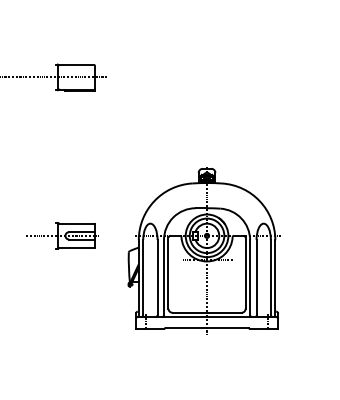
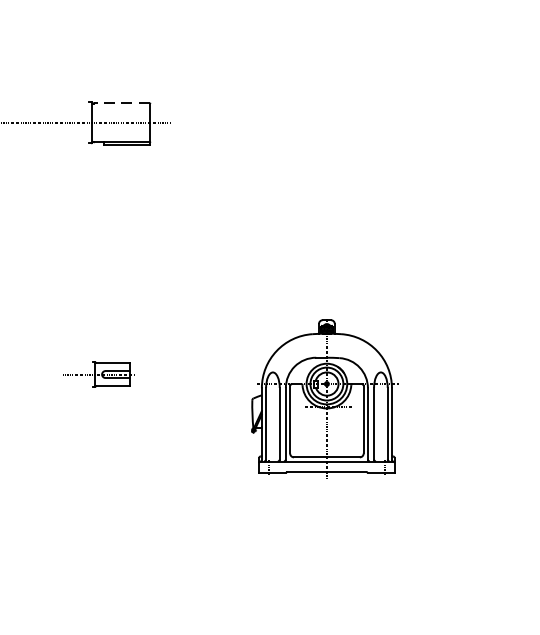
line: (76, 65) -> (121, 103), solid -> dashed
part: (62, 235) -> (99, 373), size x0.6
part: (203, 250) -> (323, 397), size x0.6

